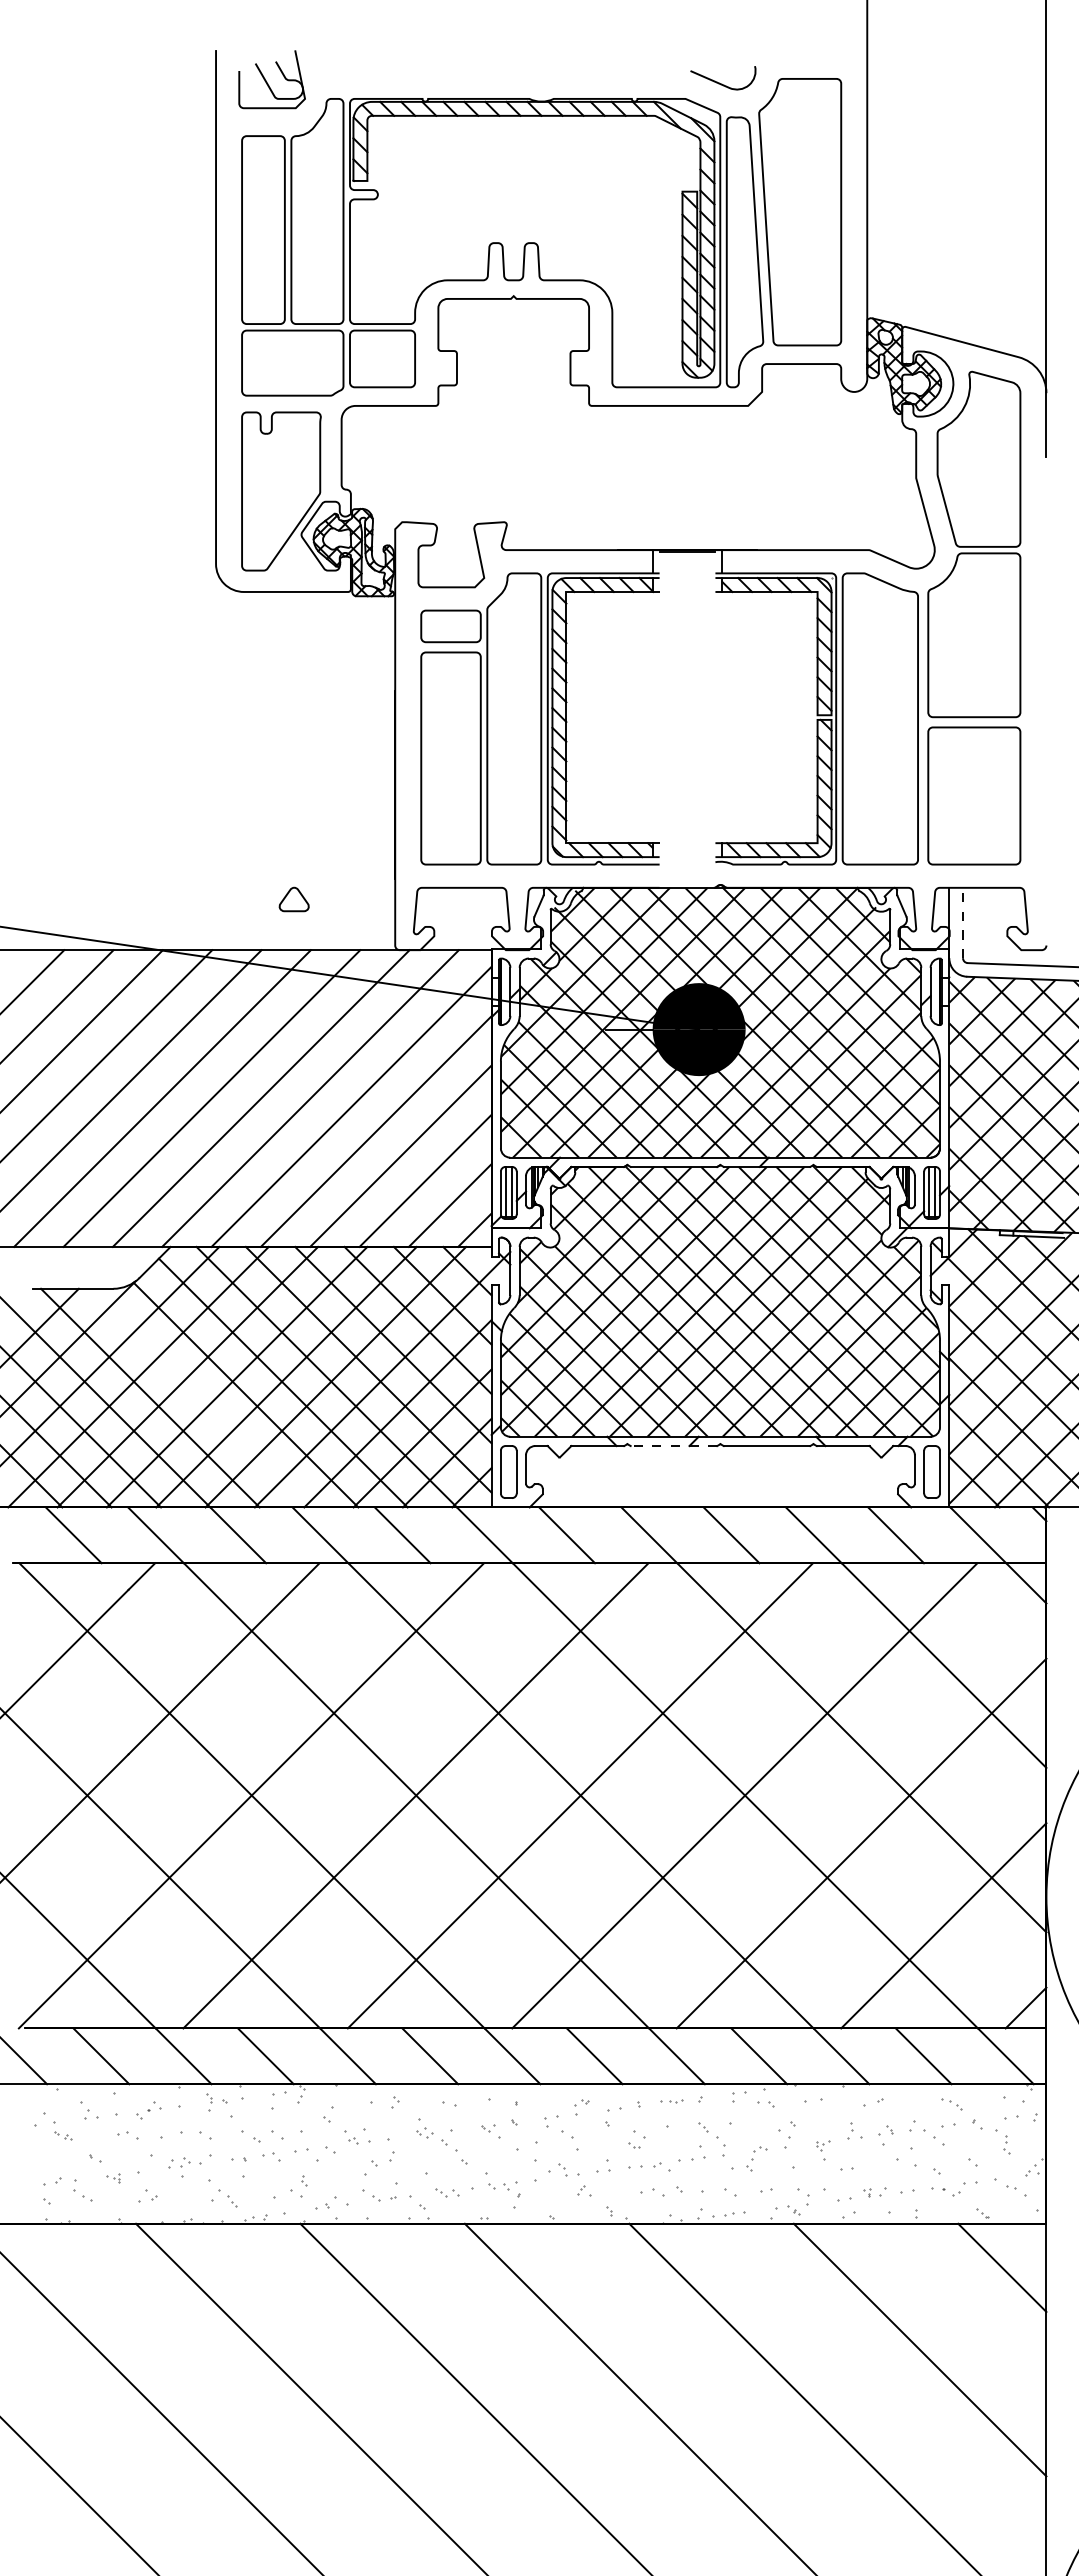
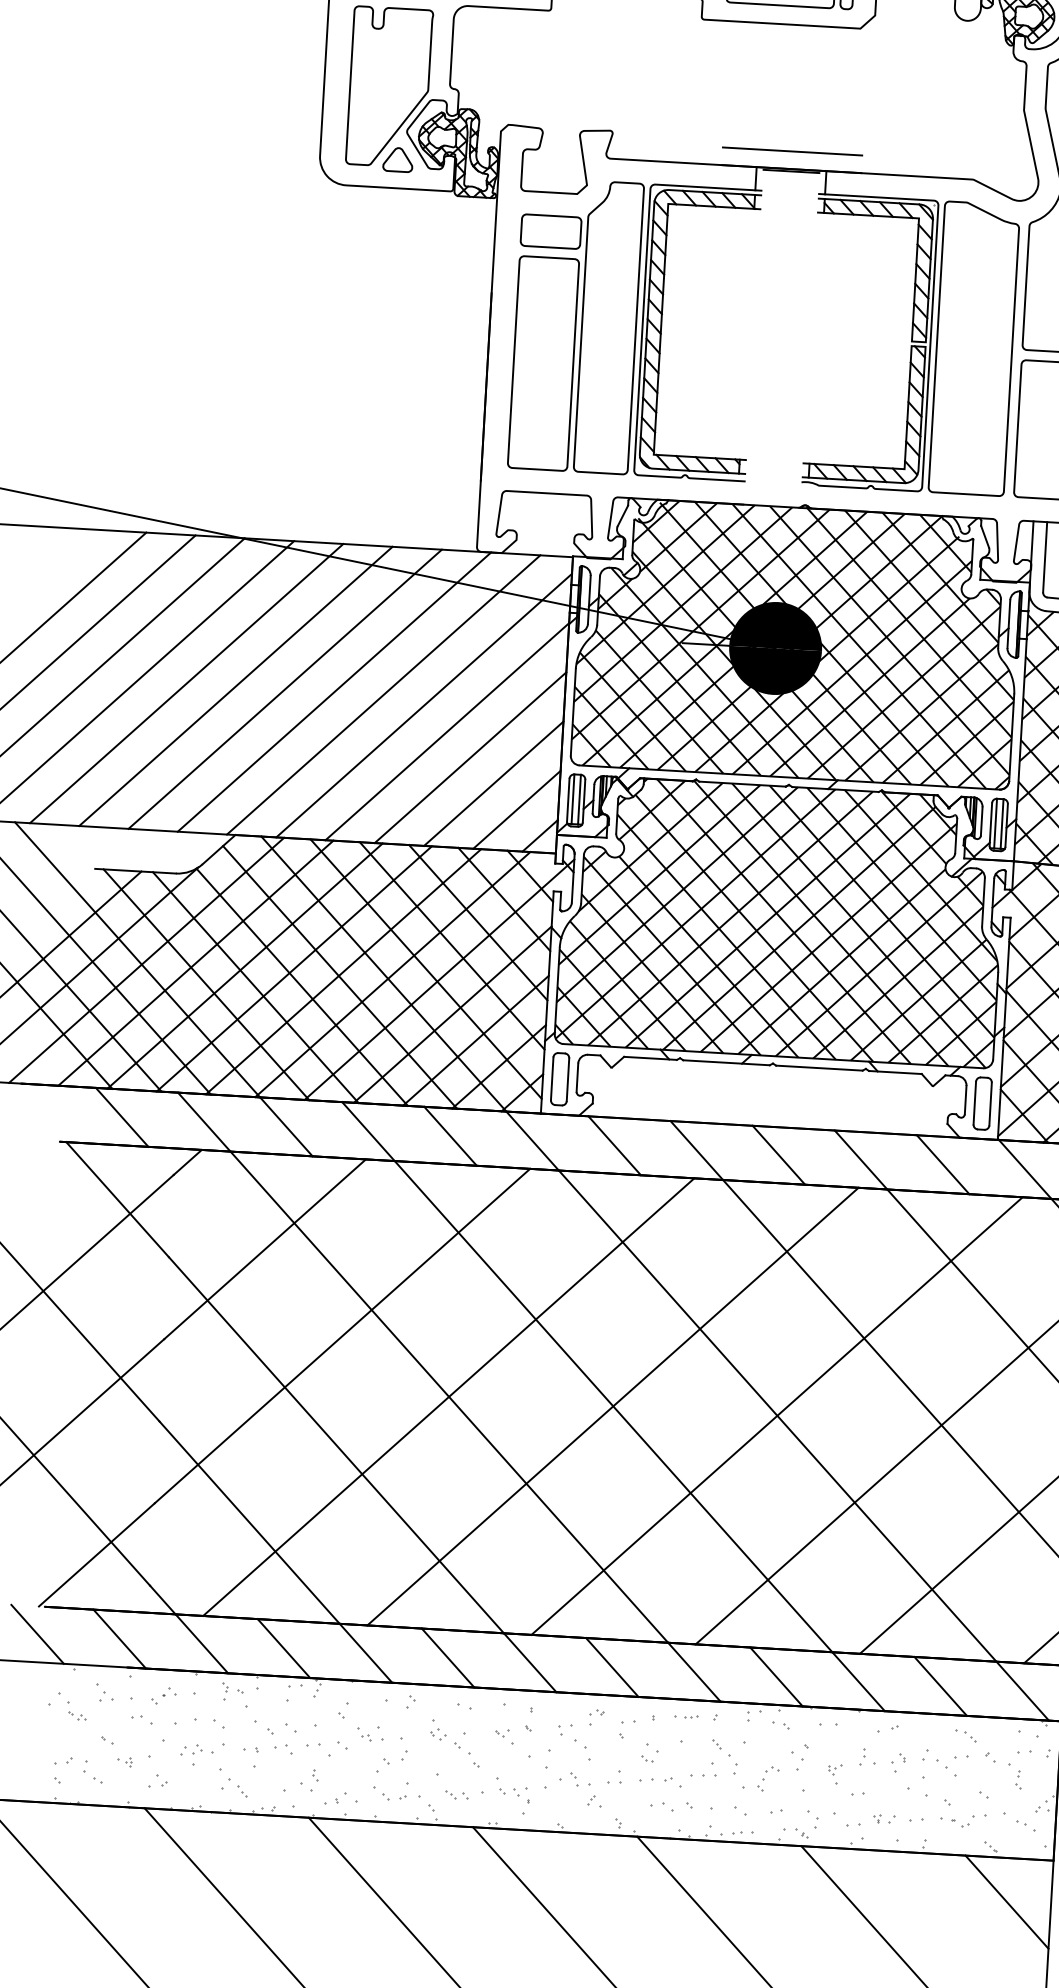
line: (687, 532) -> (792, 151), added
part: (293, 899) -> (397, 159), moved
line: (962, 922) -> (1044, 556), dashed -> solid
line: (199, 1397) -> (255, 987), added
line: (673, 1446) -> (726, 1063), dashed -> solid

